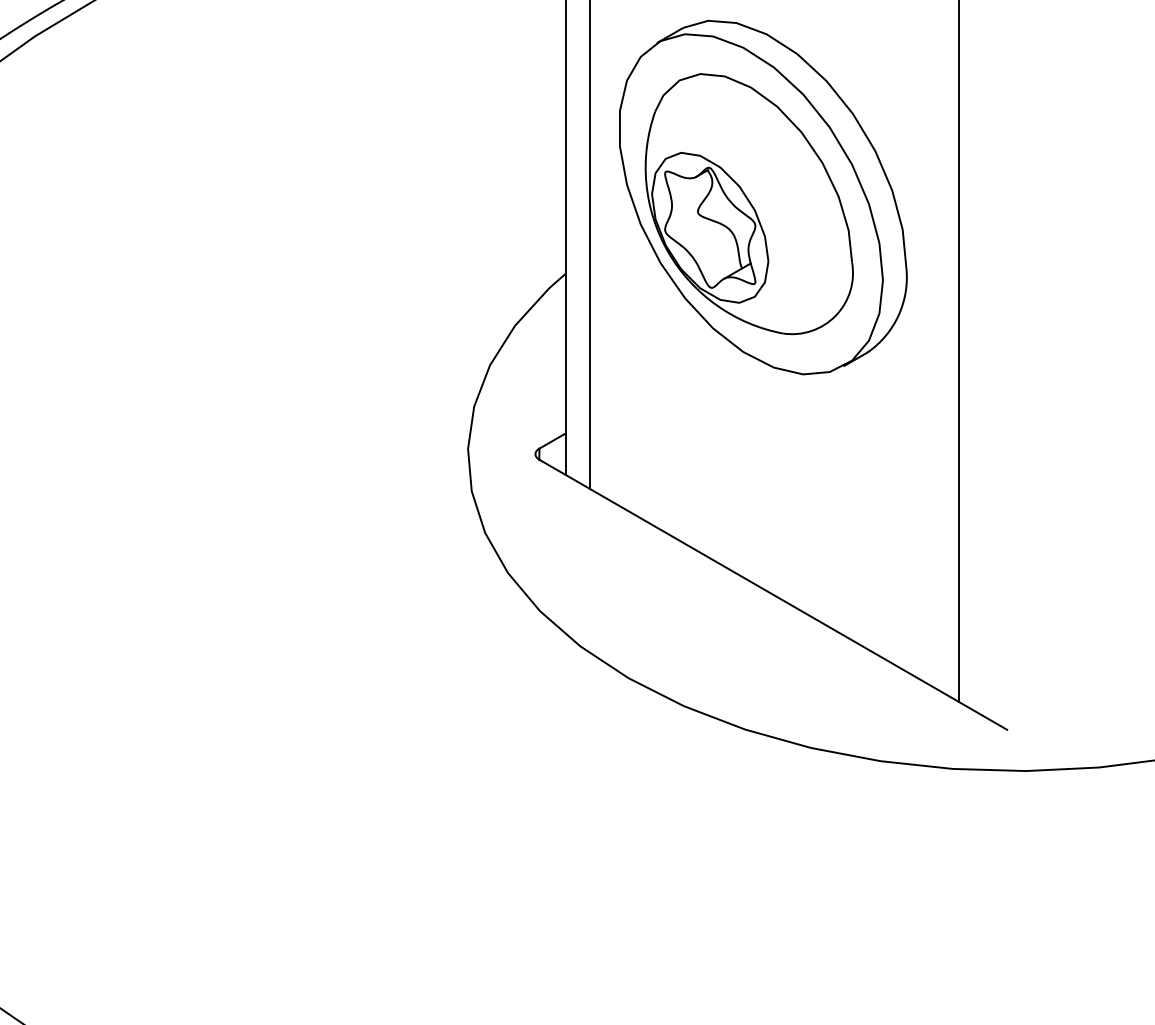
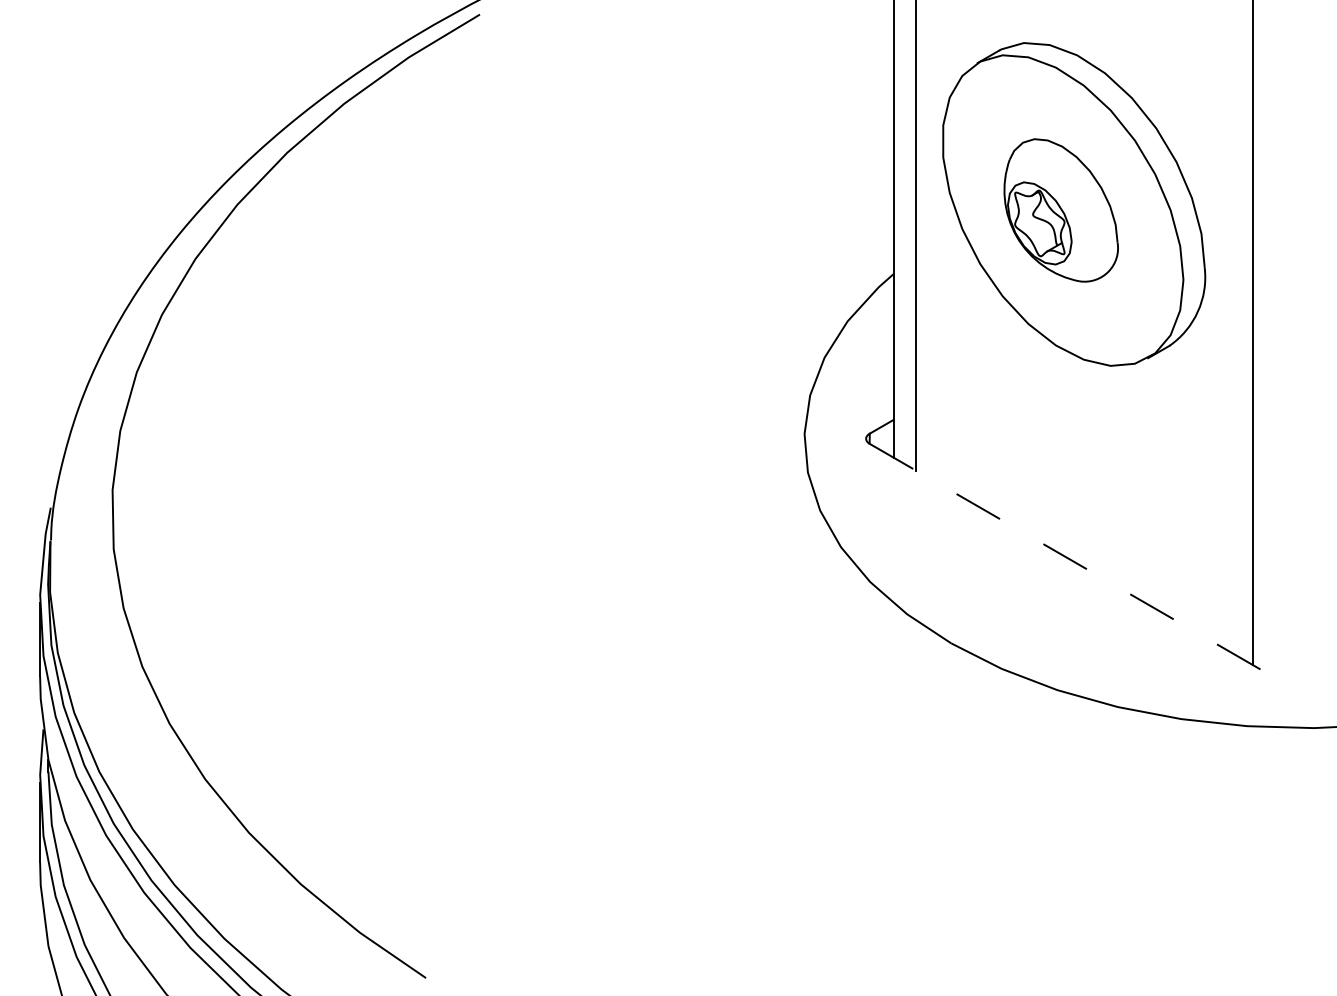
part: (748, 204) -> (1060, 210), size x0.6
line: (773, 595) -> (1083, 567), solid -> dashed

